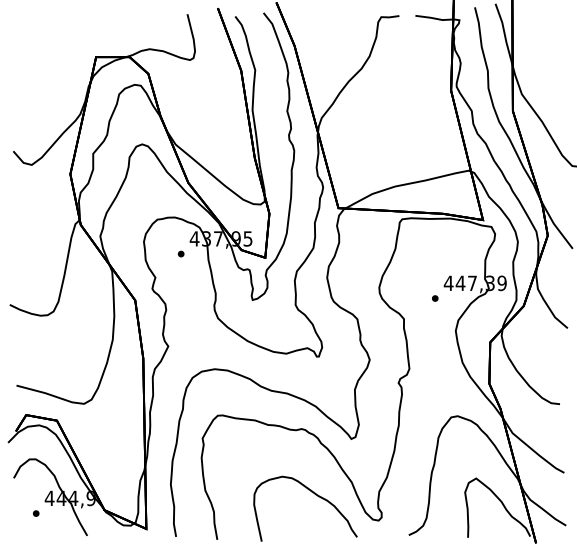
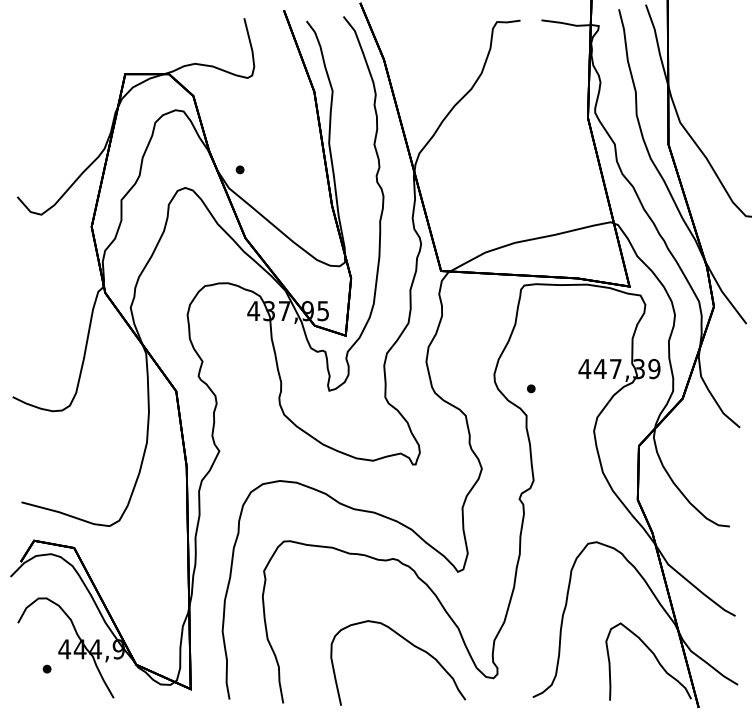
part: (180, 253) -> (239, 169), moved
part: (435, 298) -> (531, 388), moved

